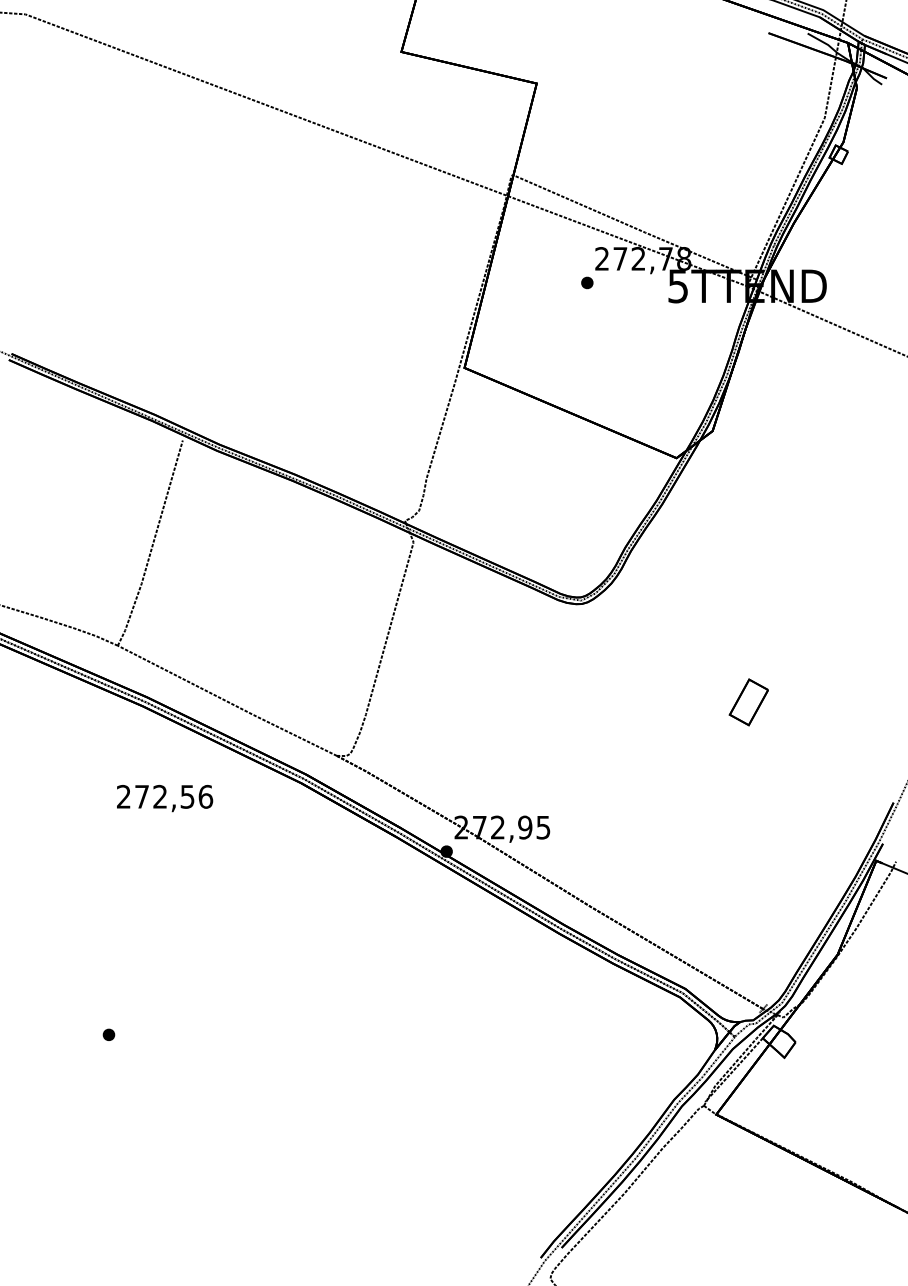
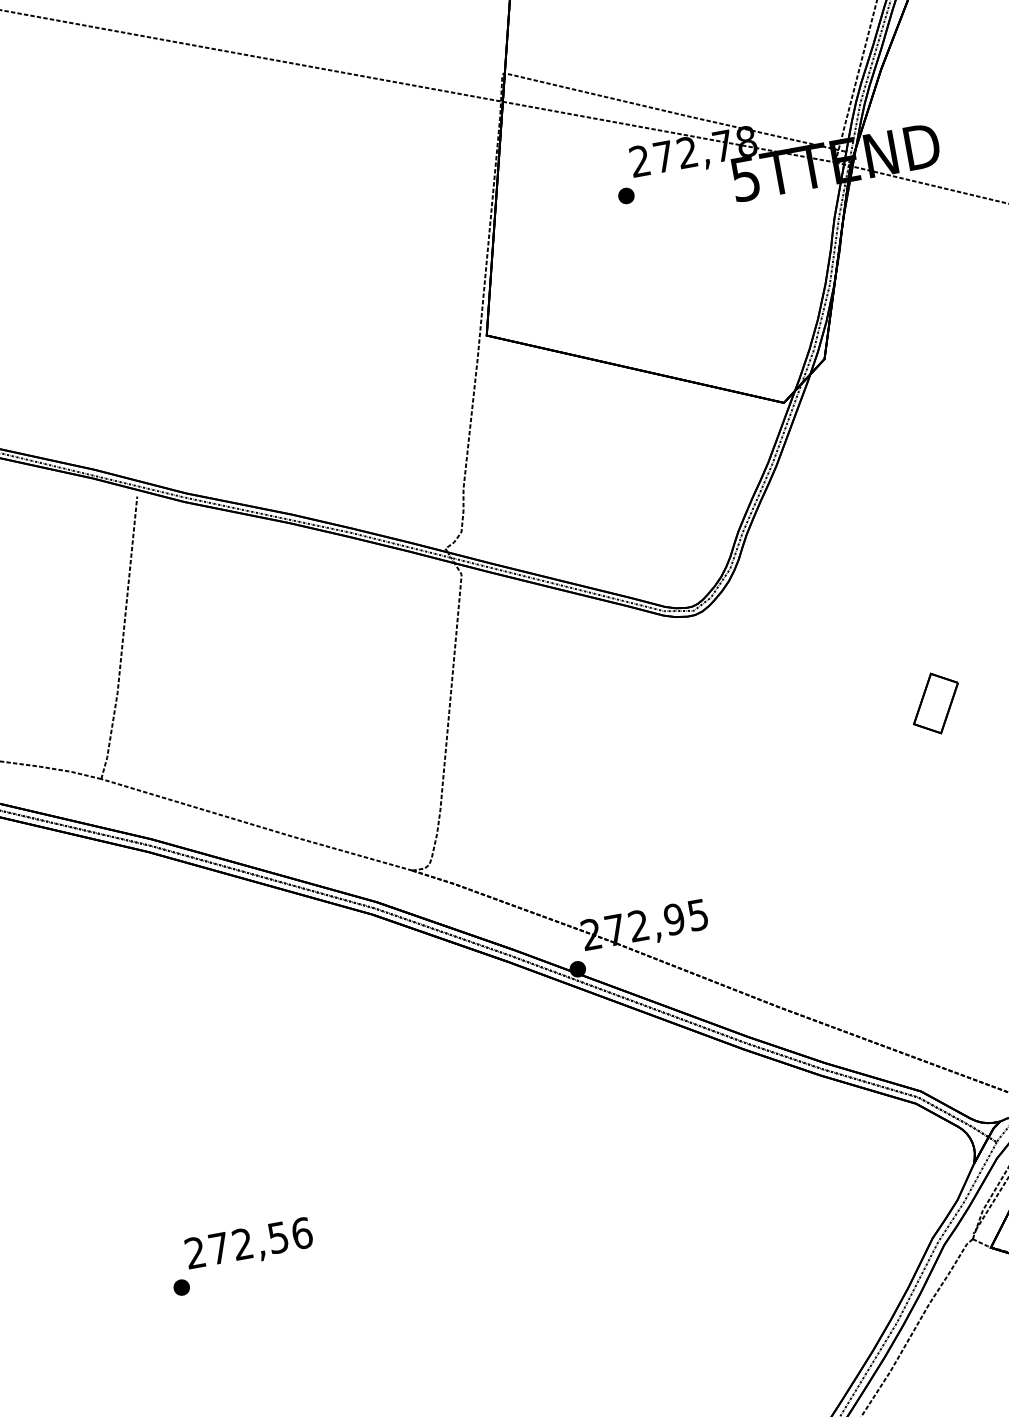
text: (165, 798) -> (250, 1245), moved

